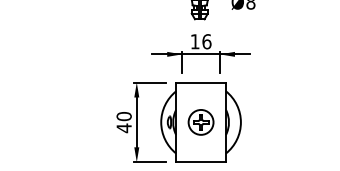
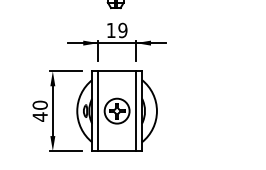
text: (206, 41) -> (122, 30), 16 -> 19
line: (182, 122) -> (98, 111), added
line: (220, 122) -> (136, 111), added

